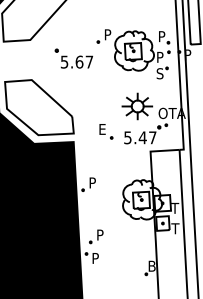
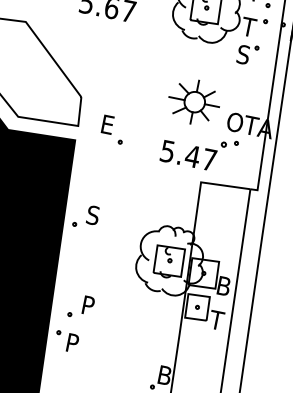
text: (159, 56) -> (248, 25), P -> T
part: (106, 131) -> (113, 129), moved
text: (92, 182) -> (93, 214), P -> S
text: (175, 207) -> (224, 284), T -> B

